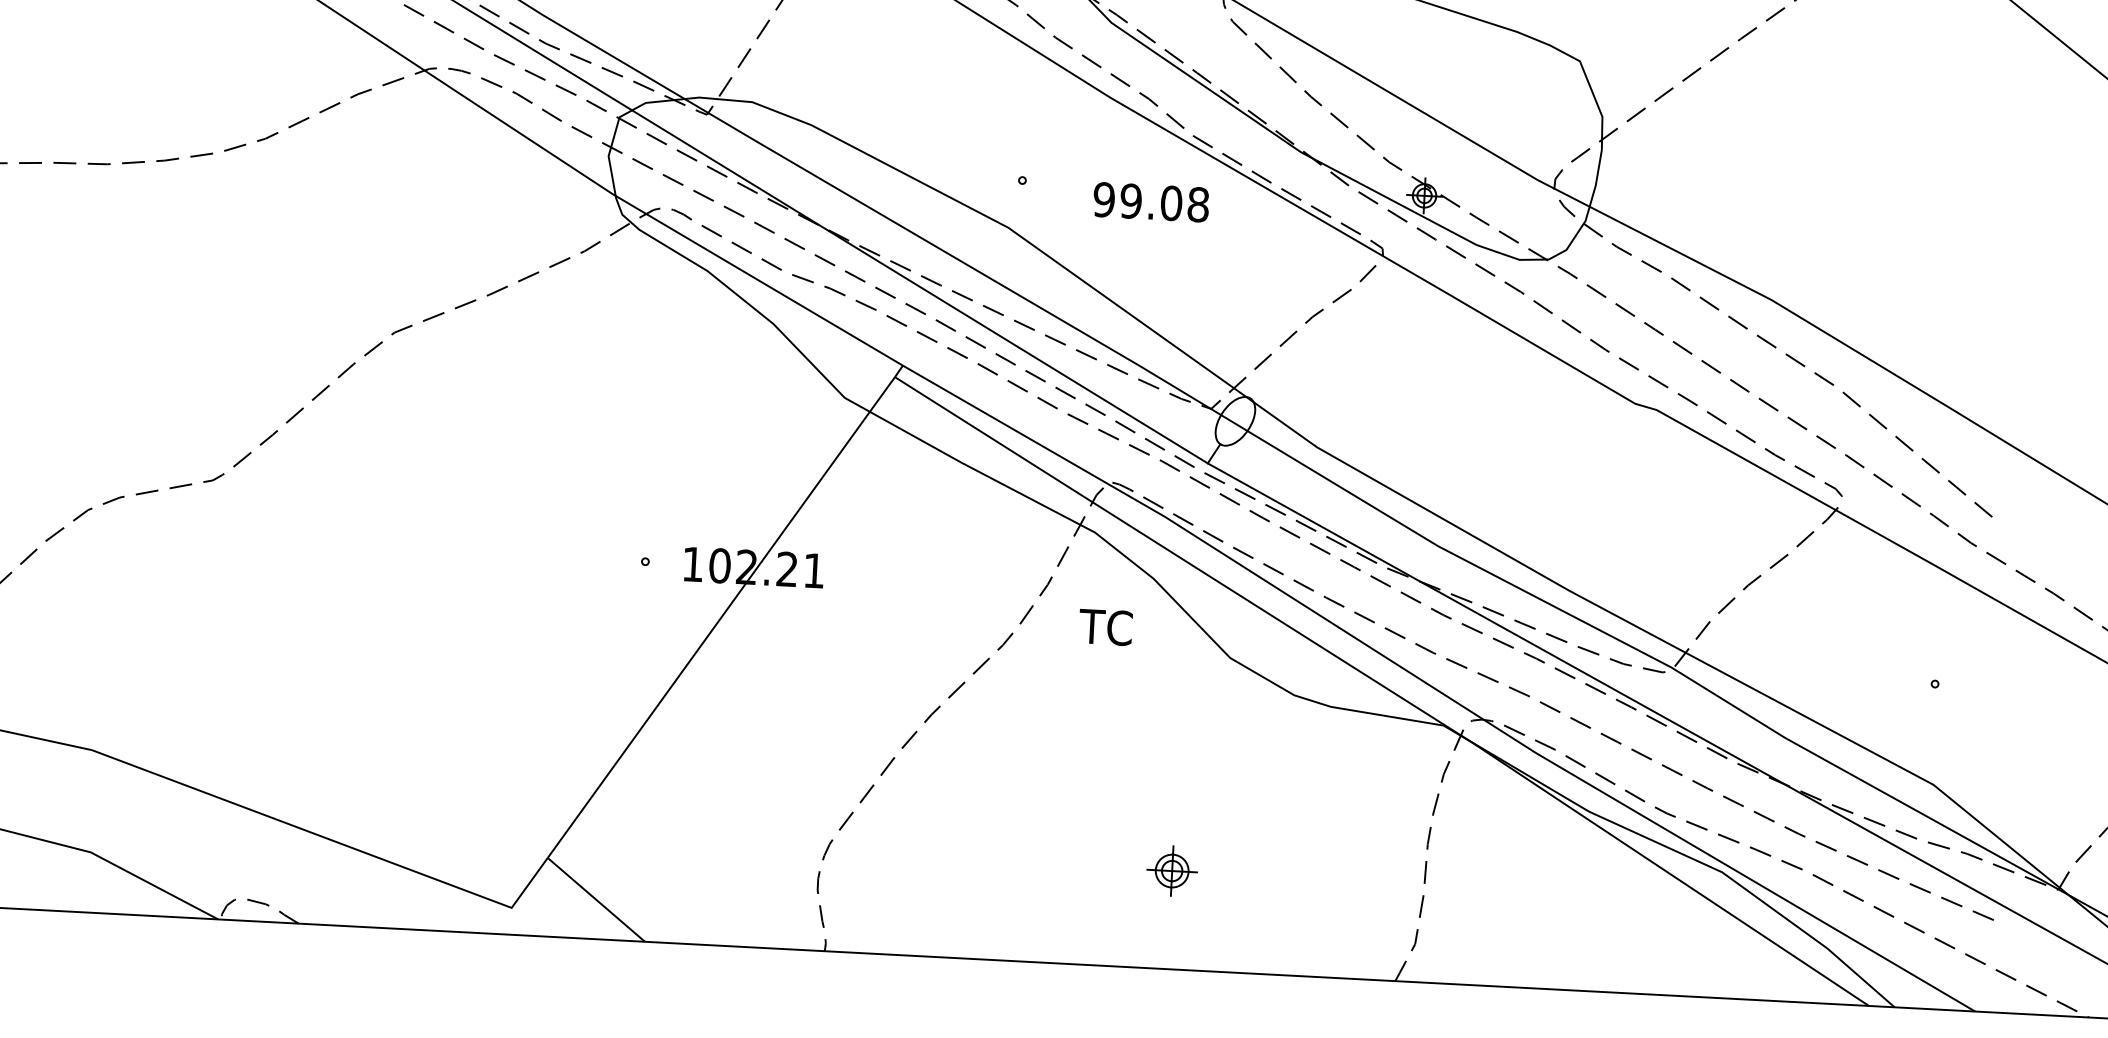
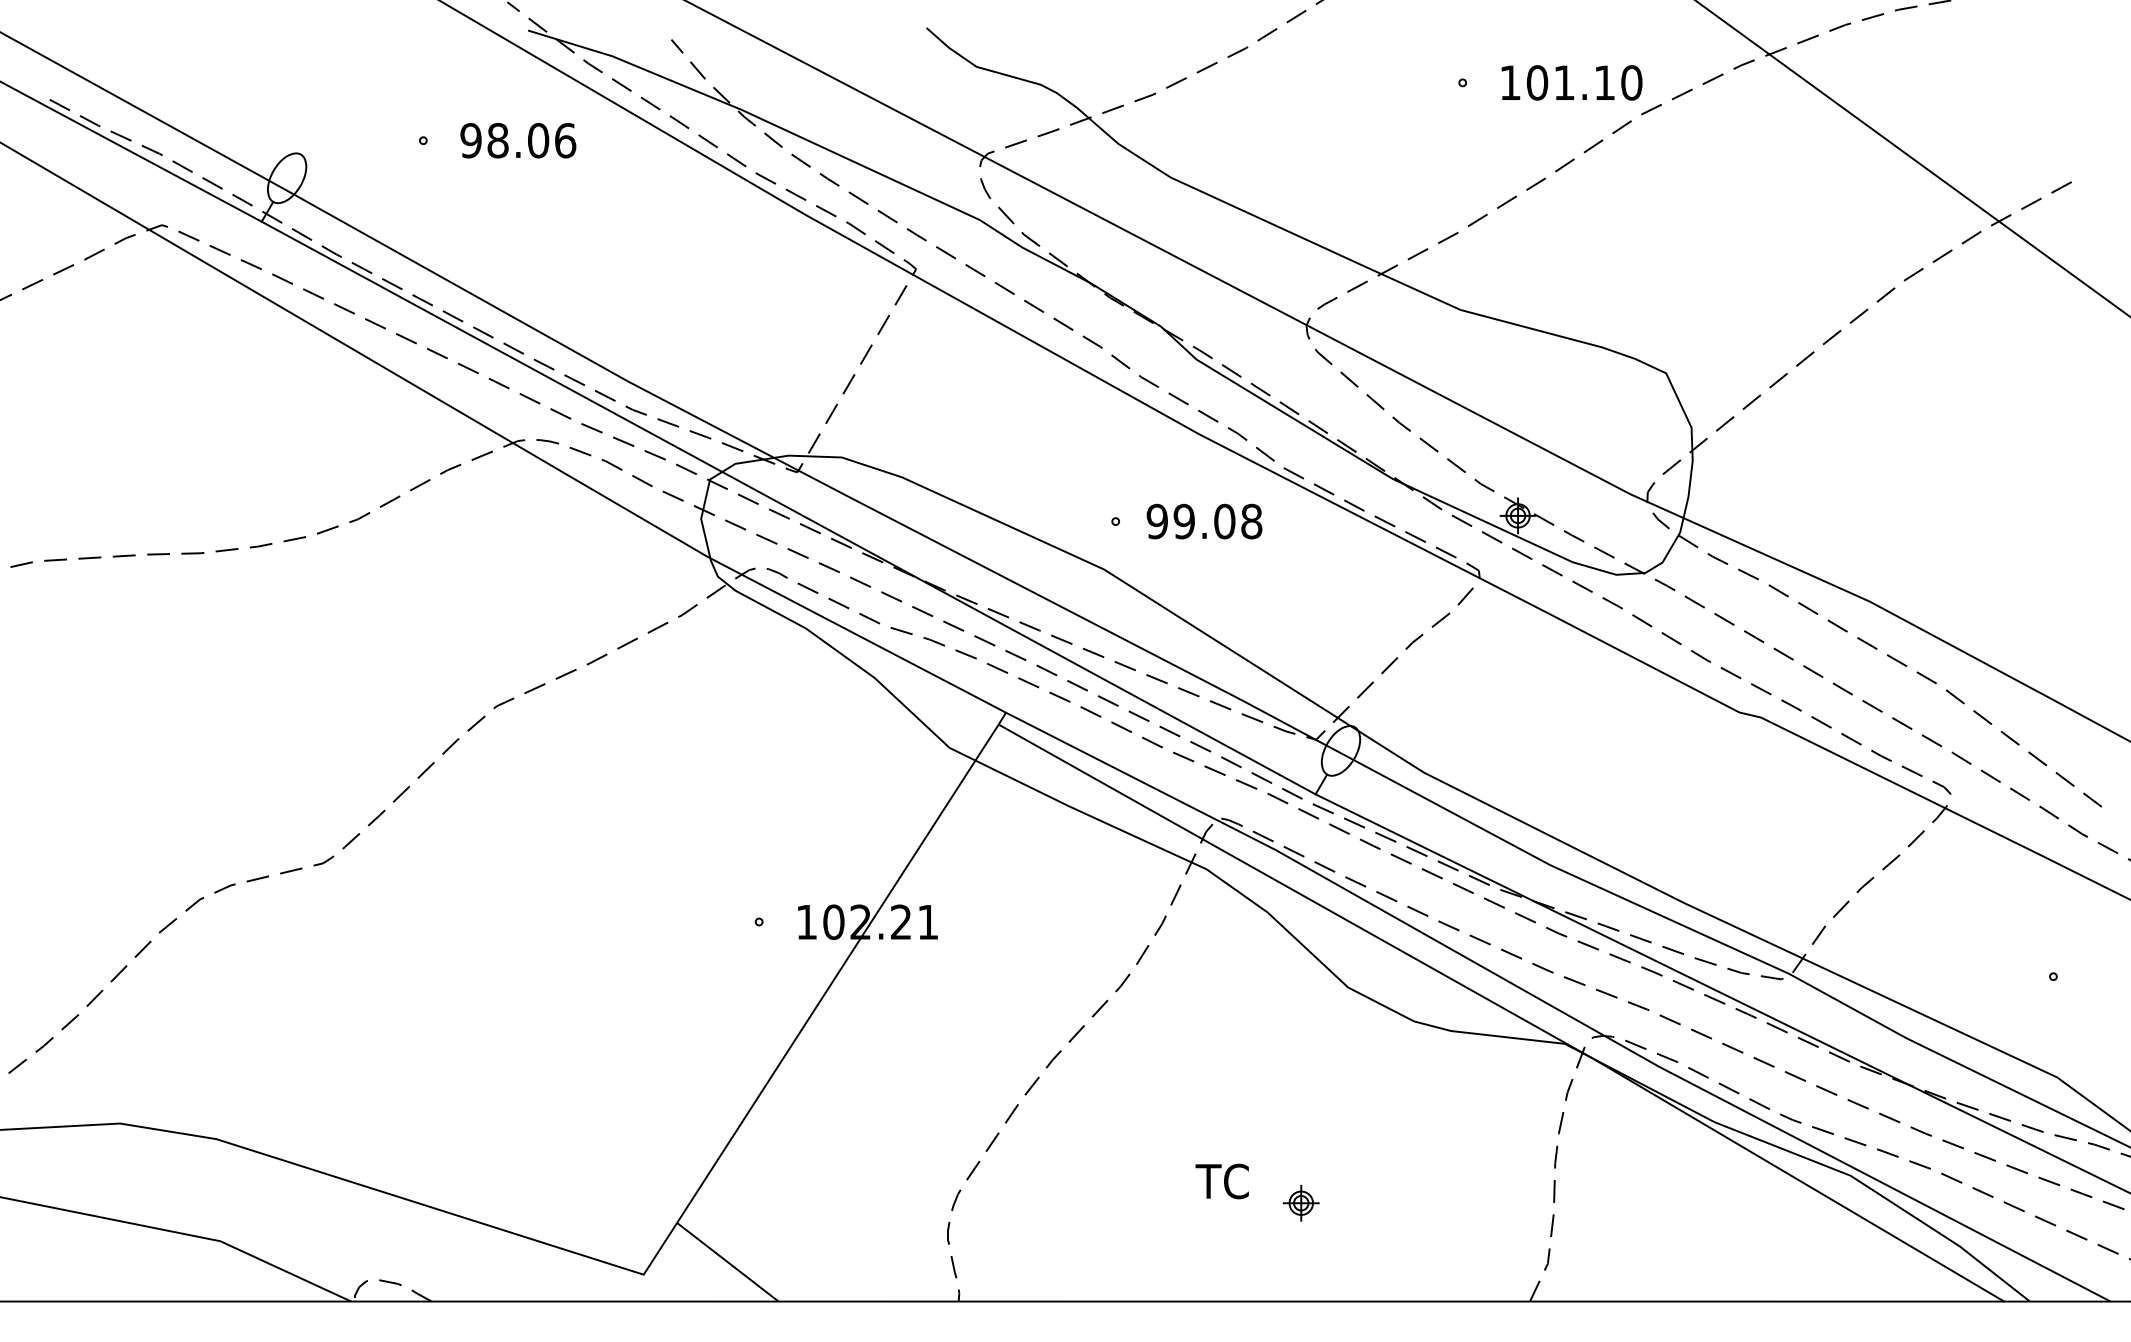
text: (1151, 202) -> (1204, 521), moved
text: (1104, 627) -> (1221, 1181), moved
part: (1171, 870) -> (1300, 1202), size x0.71

